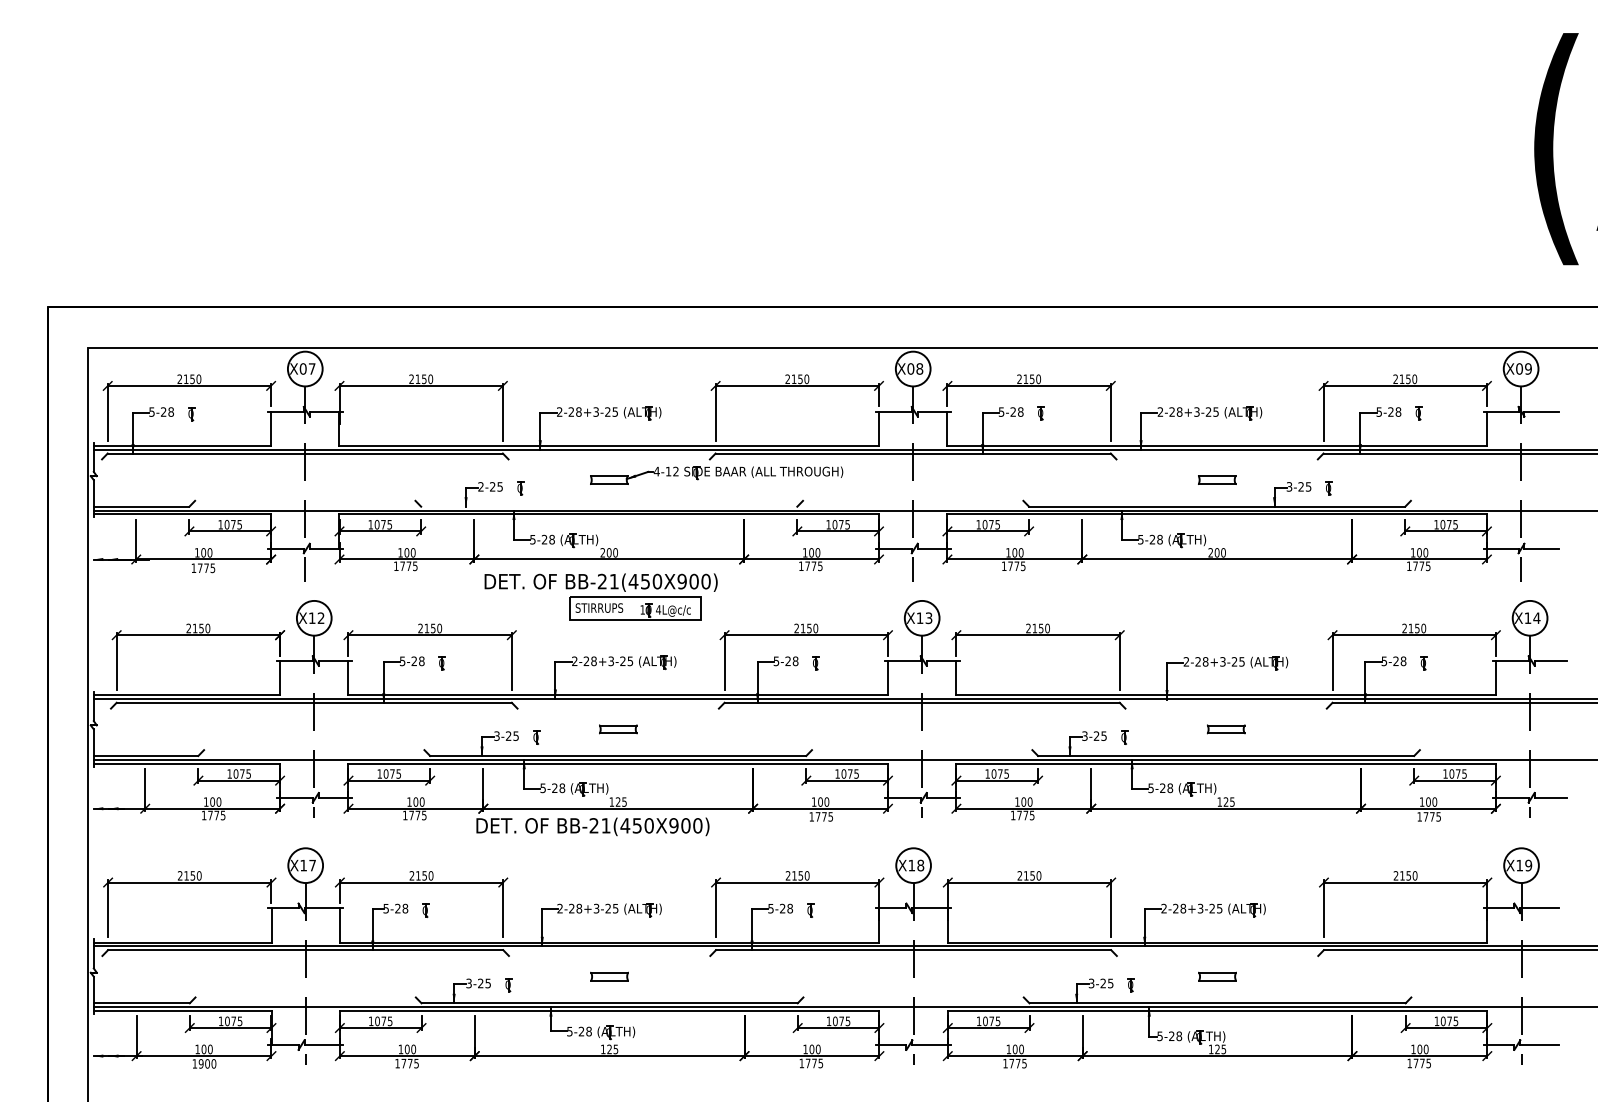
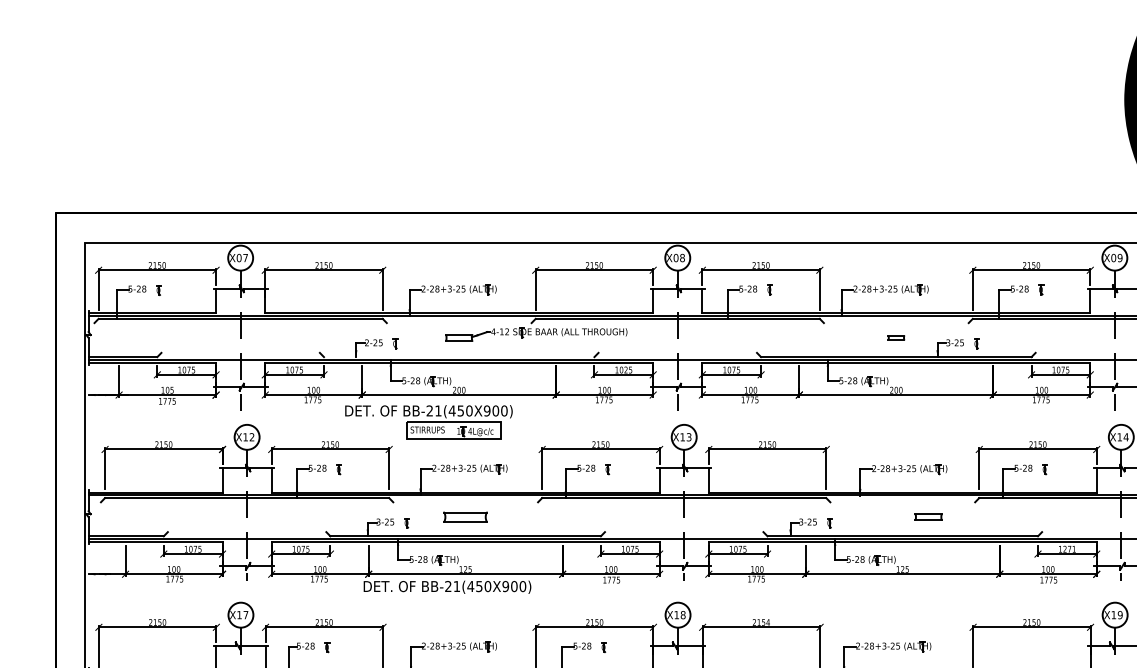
part: (1217, 479) -> (896, 337), size x0.6
text: (841, 524) -> (626, 369), 1075 -> 1025
text: (209, 552) -> (171, 390), 100 -> 105
part: (600, 596) -> (428, 421), moved
part: (618, 729) -> (465, 517), size x1.6
part: (1226, 729) -> (928, 517), moved
text: (1457, 773) -> (1069, 548), 1075 -> 1271
text: (1038, 875) -> (767, 622), 2150 -> 2154

